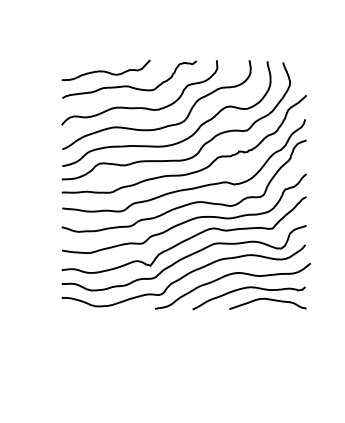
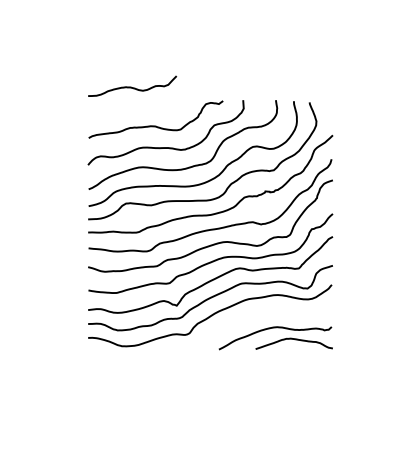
curve: (105, 70) -> (131, 86), moved
curve: (230, 275) -> (256, 315), removed

